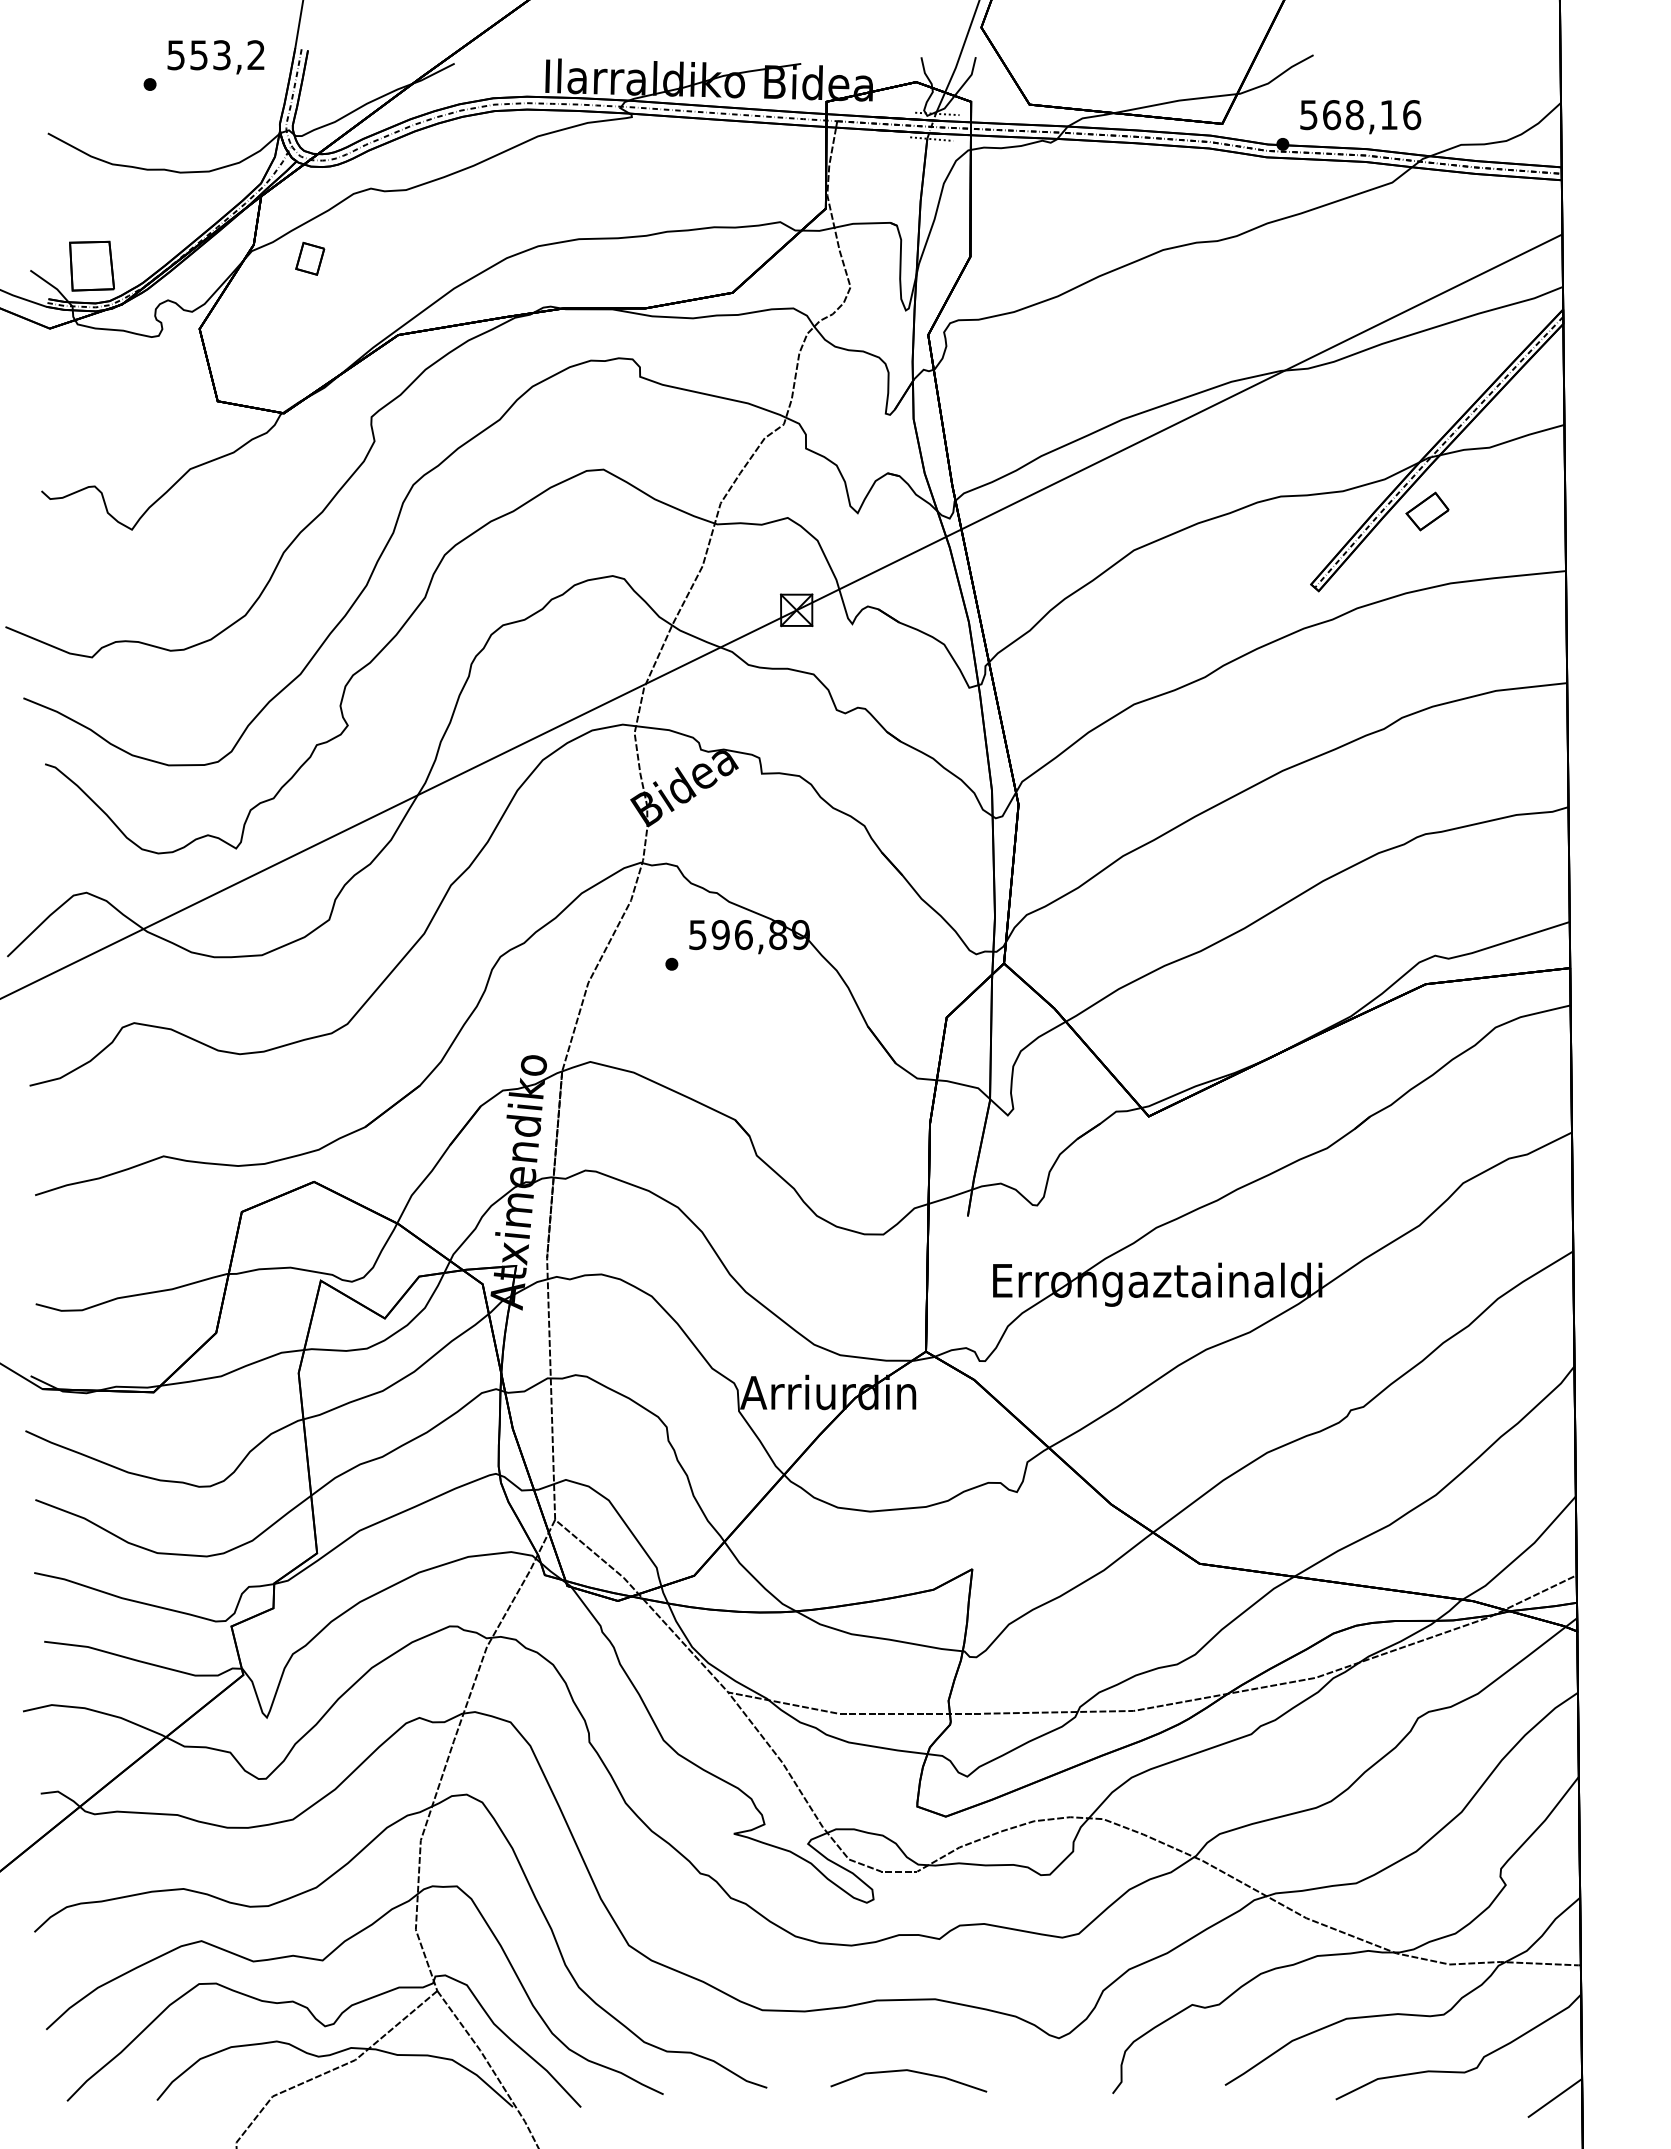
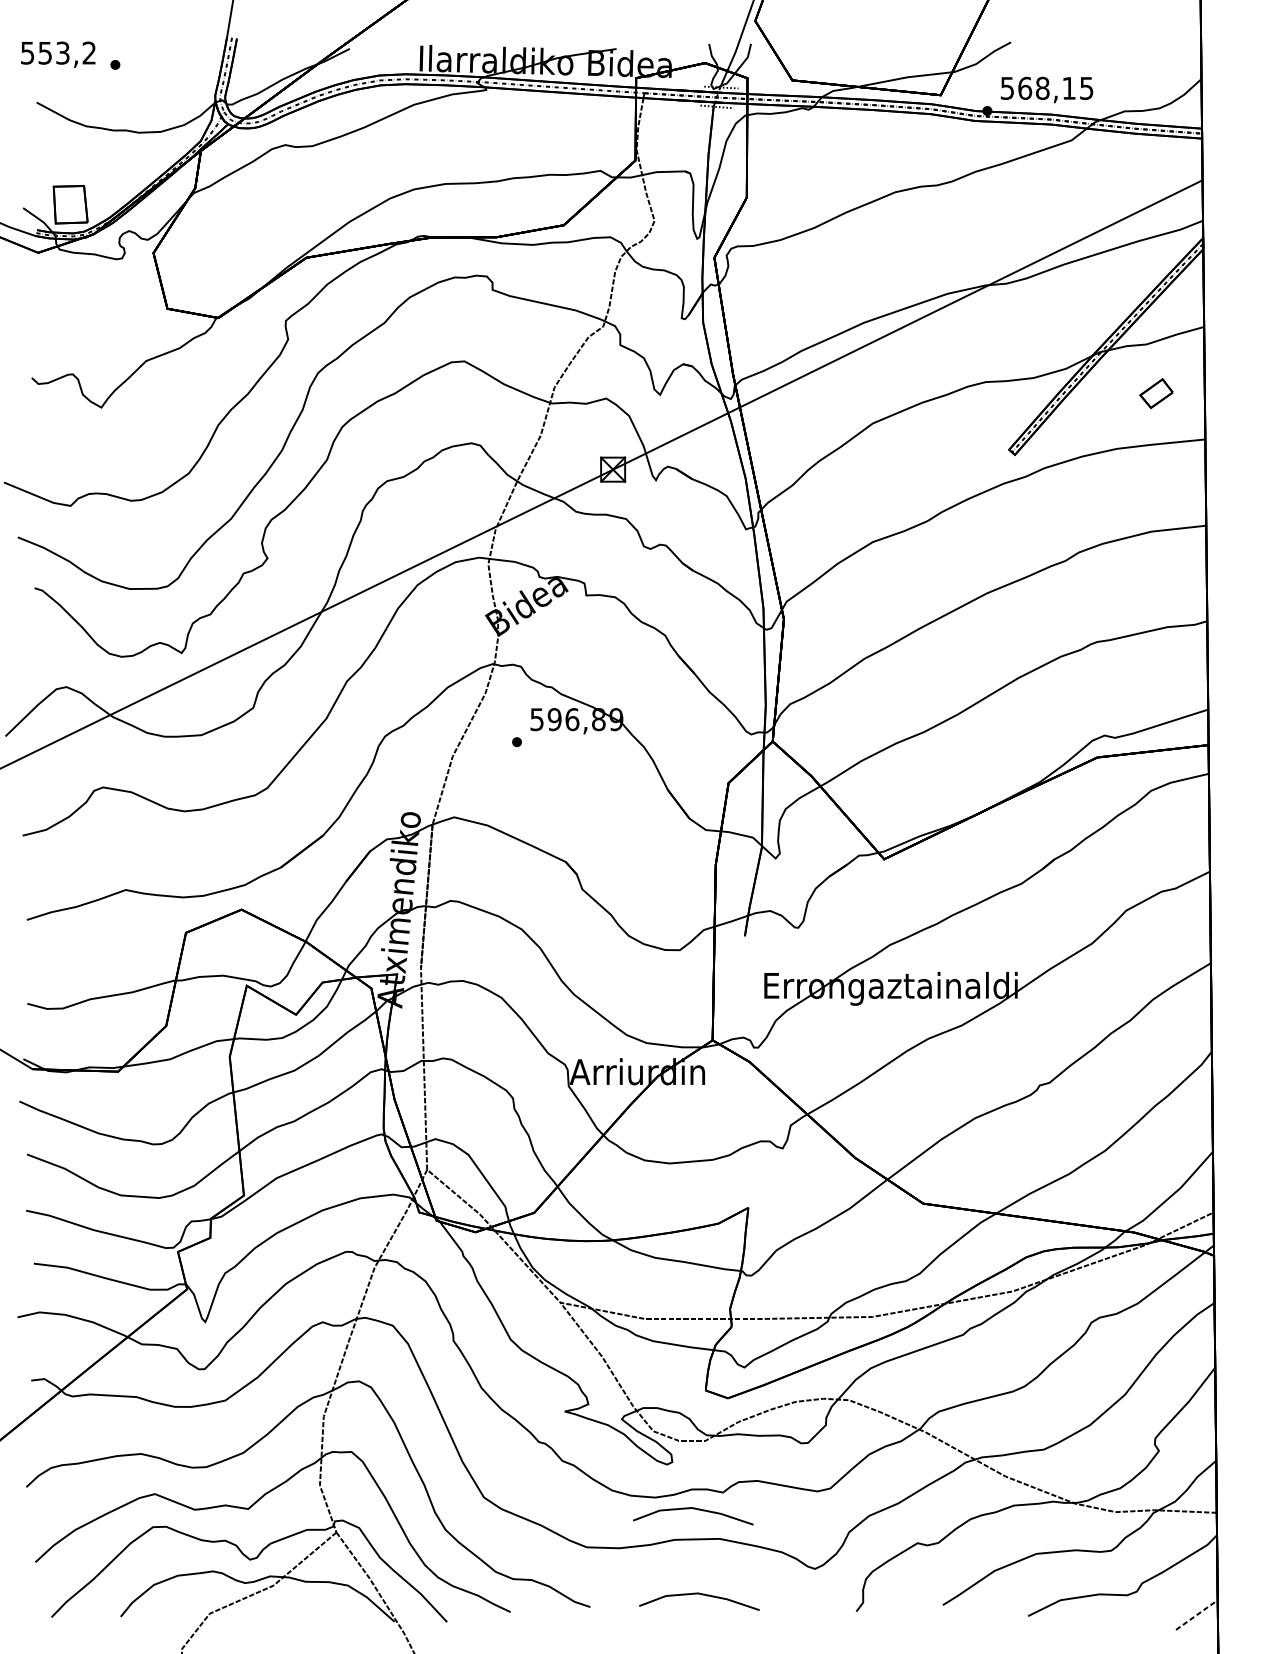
text: (215, 57) -> (57, 54), moved
text: (1412, 115) -> (1087, 88), 568,16 -> 568,15
part: (310, 258) -> (238, 198), removed
part: (1427, 511) -> (1156, 393), moved
line: (904, 1961) -> (696, 1509), added
line: (1555, 2097) -> (1197, 1614), solid -> dashed

